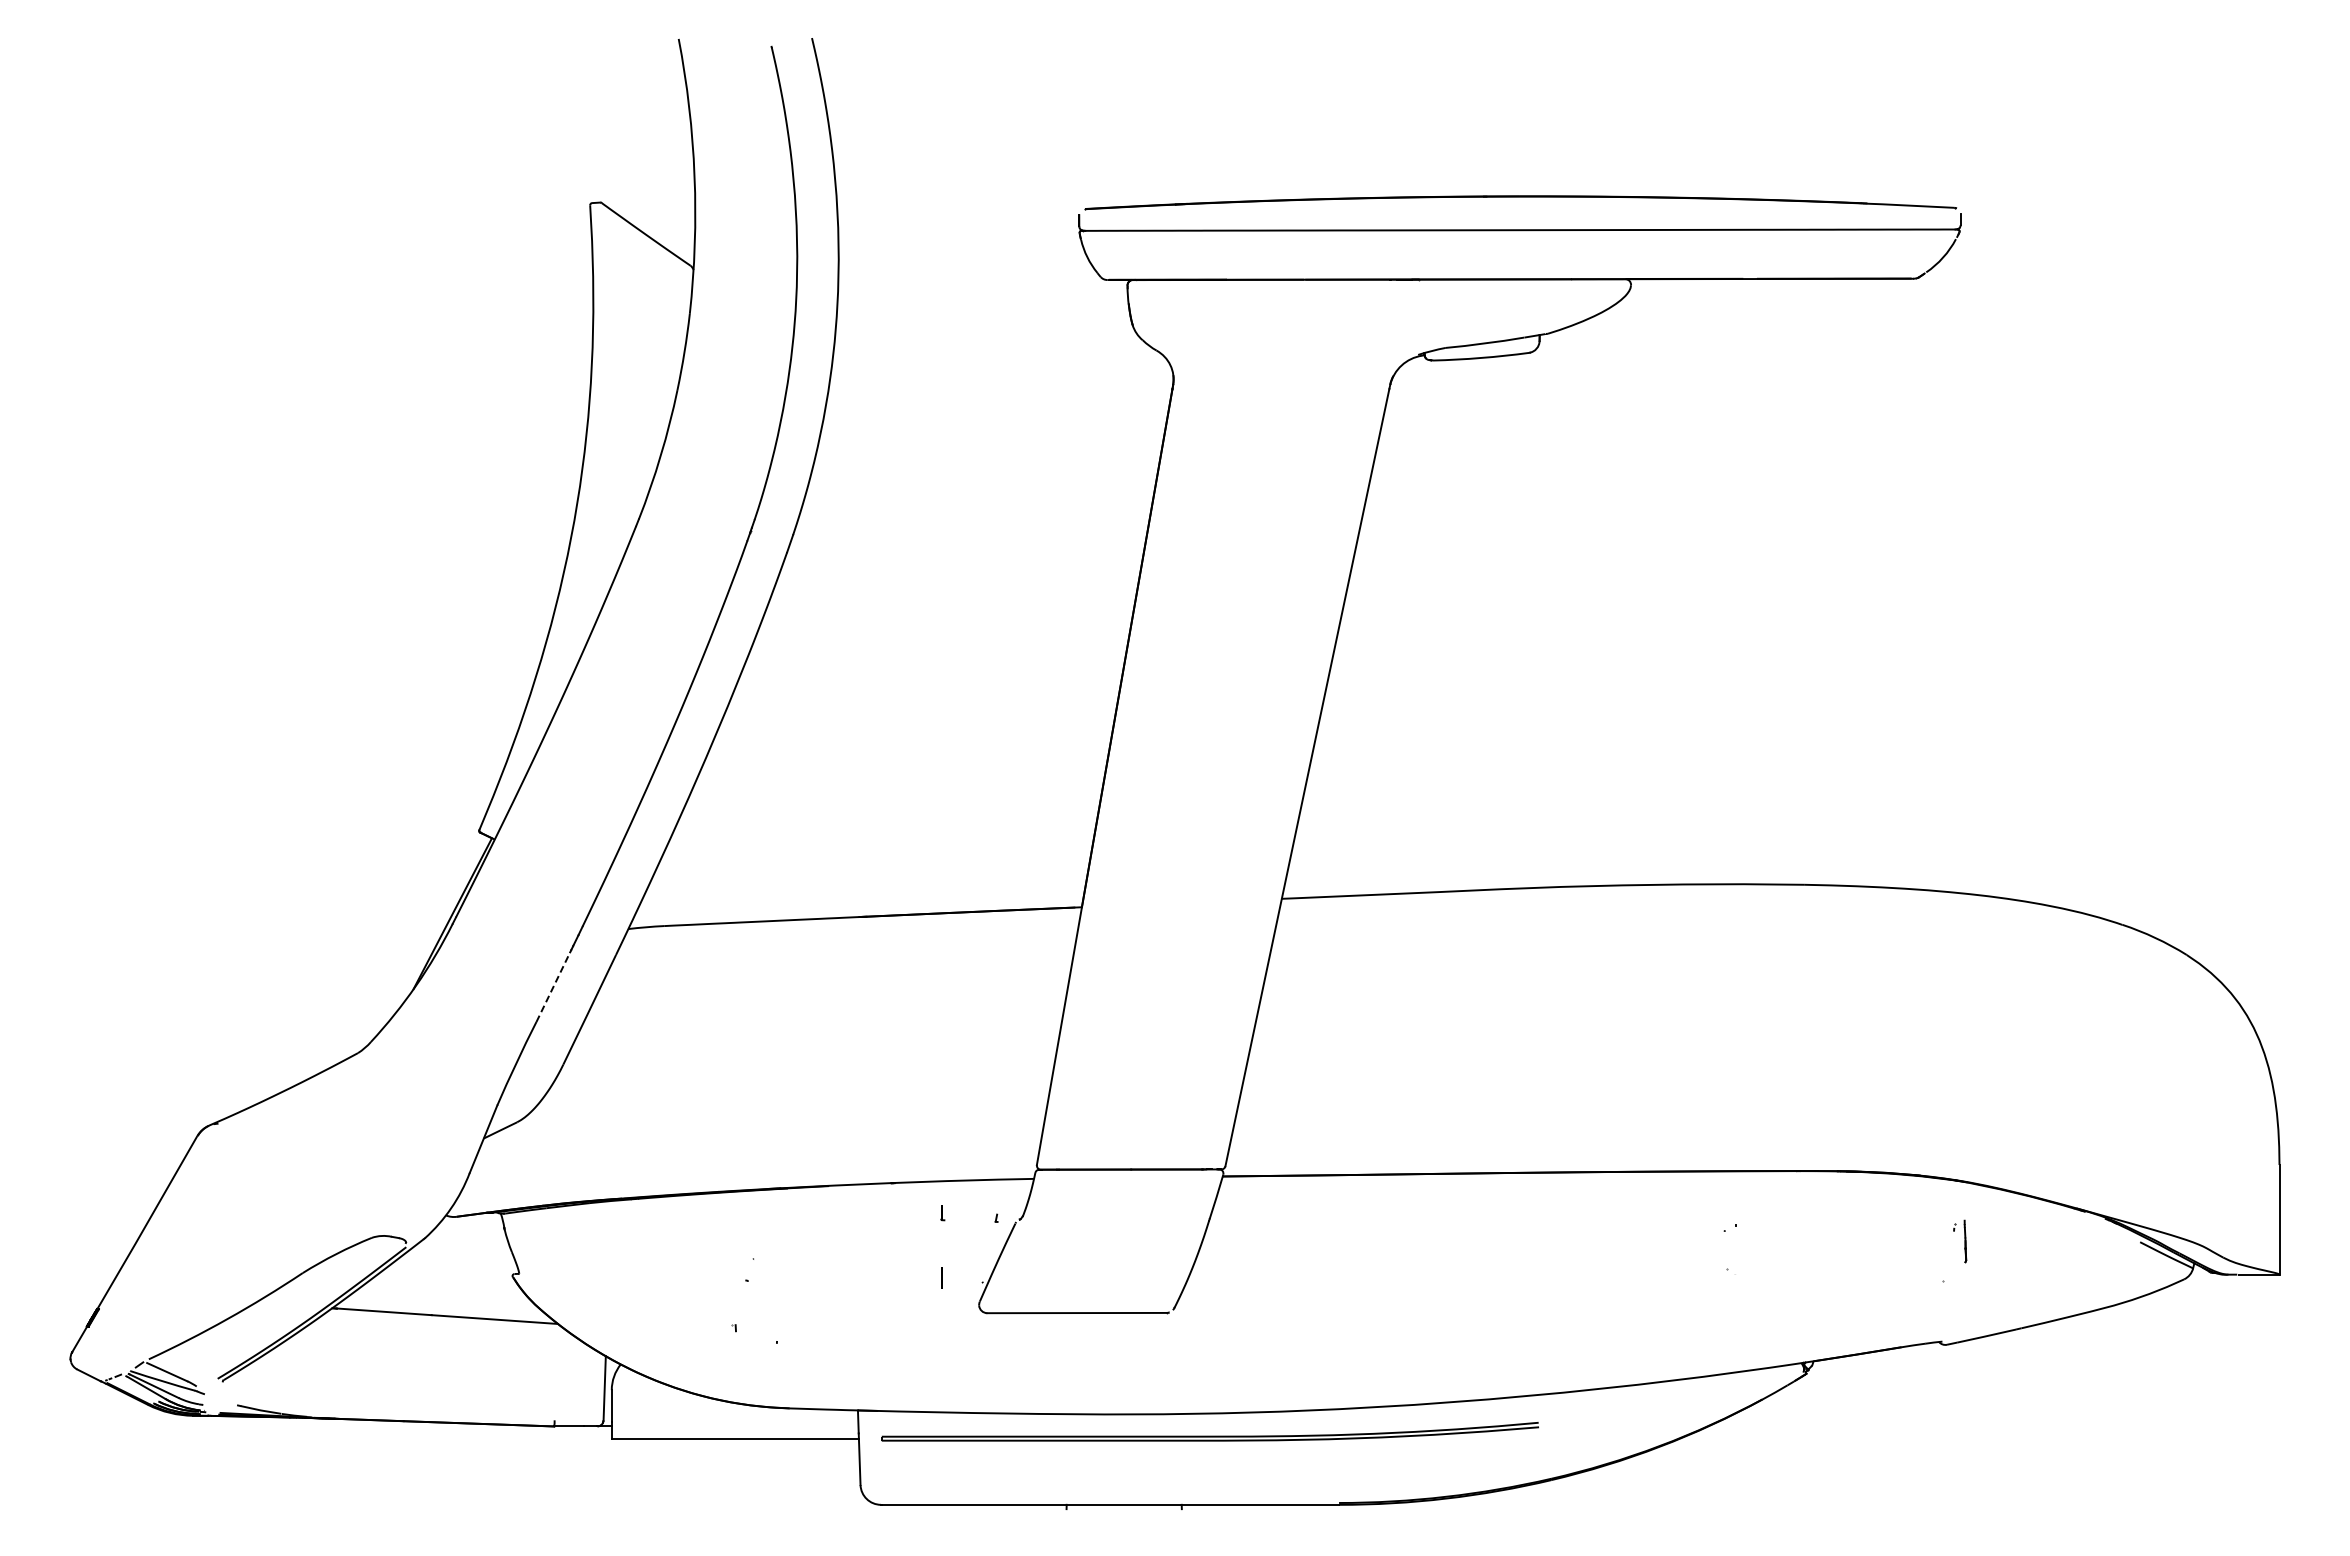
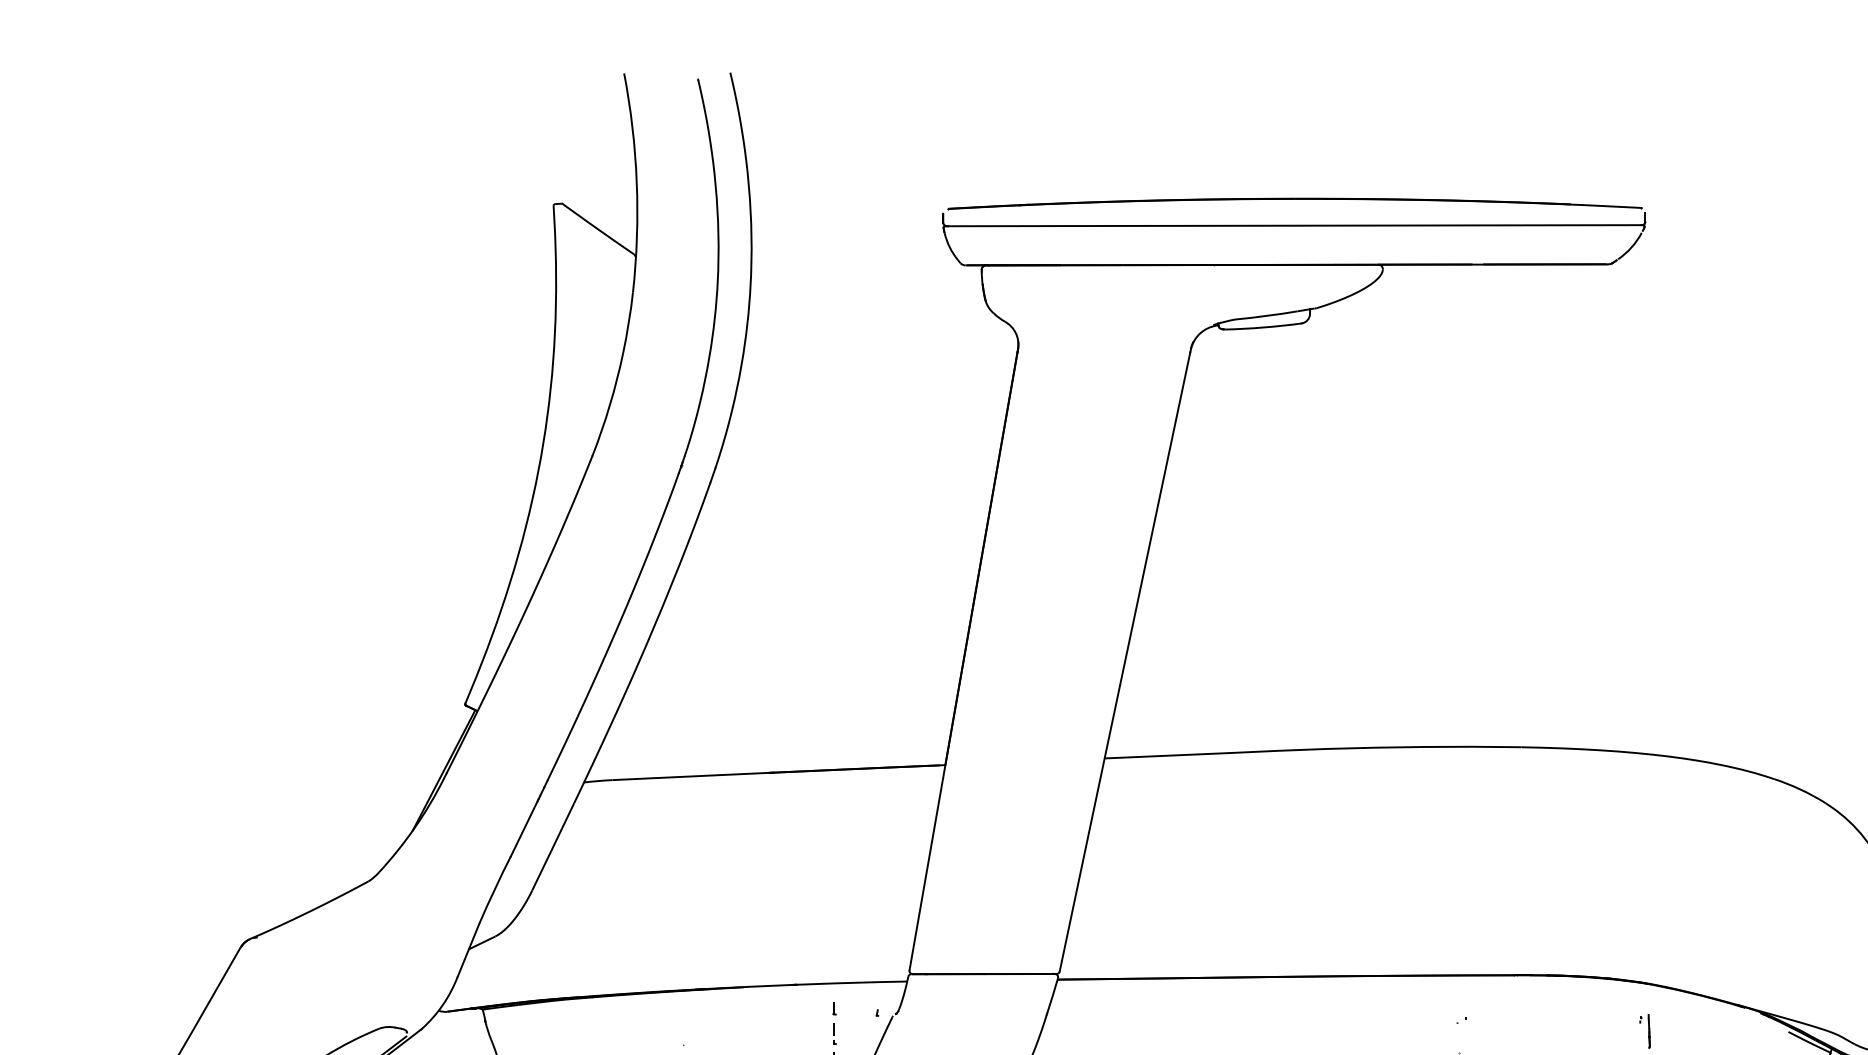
line: (553, 987) -> (524, 829), dashed -> solid
part: (943, 1244) -> (835, 1033), added

